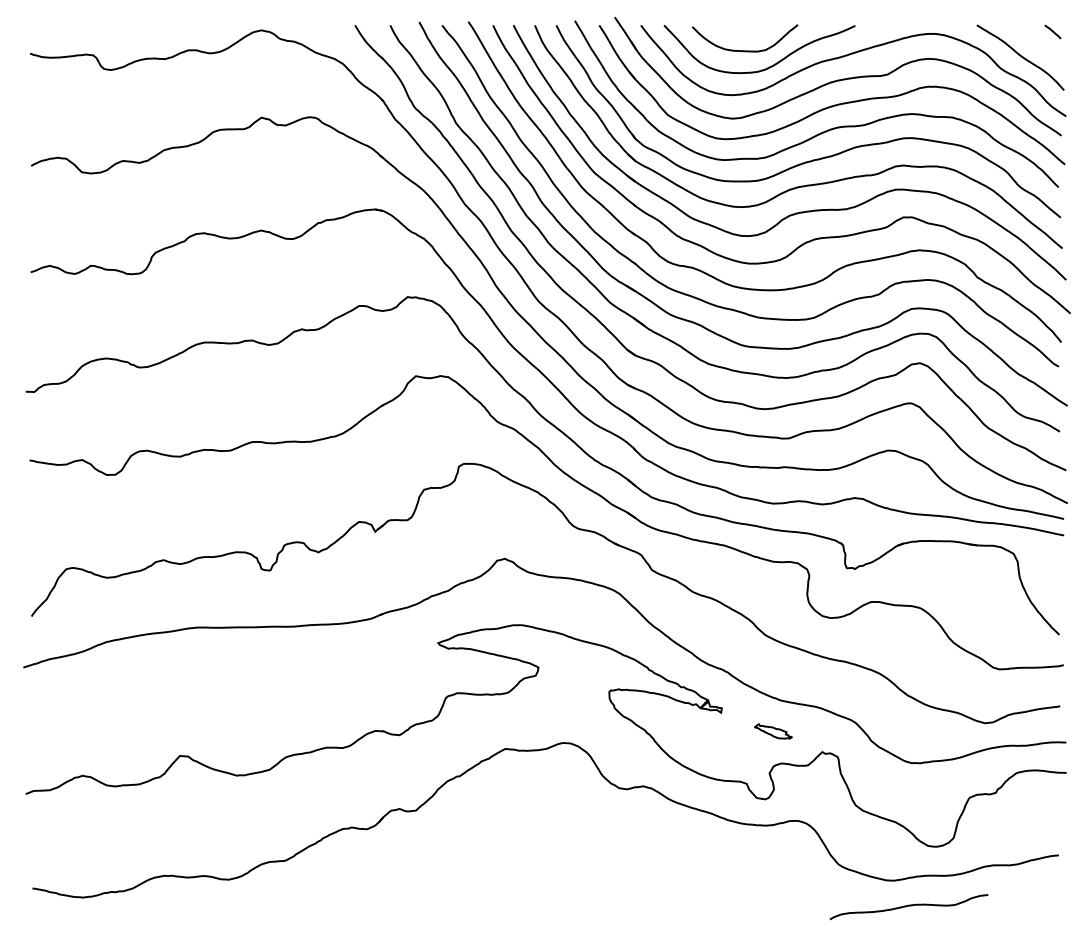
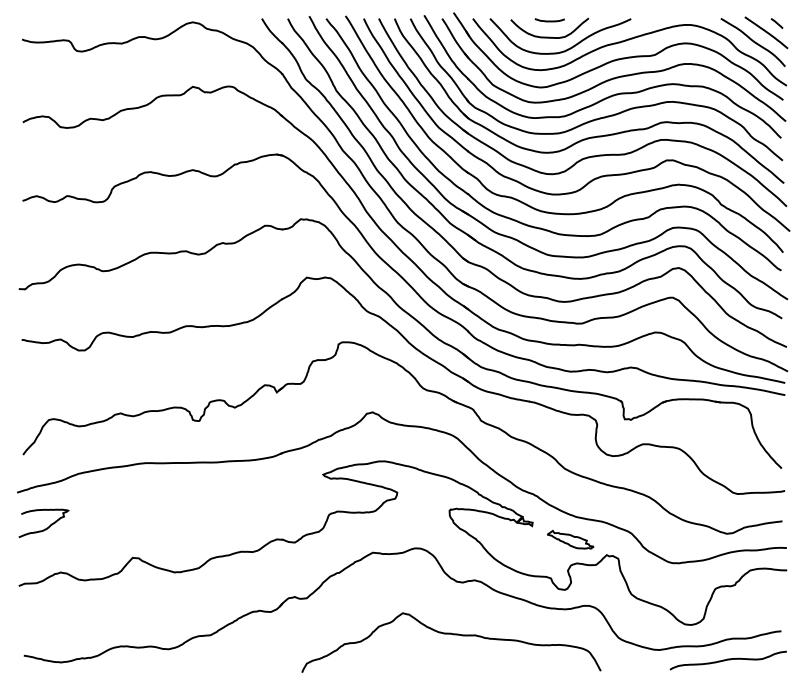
curve: (744, 28) -> (549, 20), added
curve: (1038, 44) -> (766, 32), added
curve: (64, 714) -> (47, 527), added
part: (773, 731) -> (570, 539), size x1.67
curve: (613, 860) -> (452, 635), added
curve: (908, 906) -> (728, 660), moved

